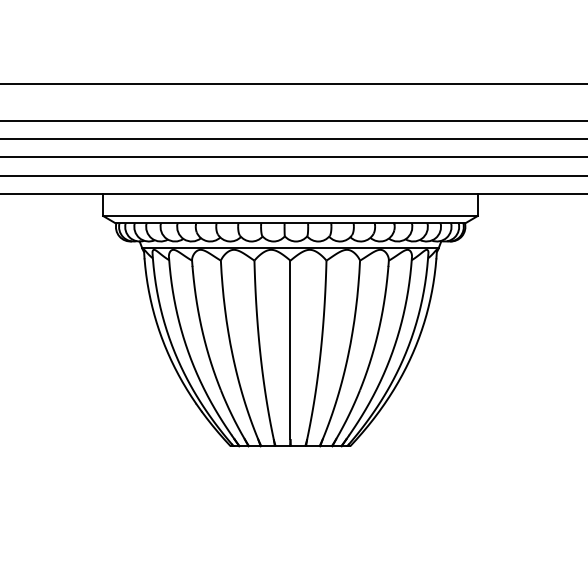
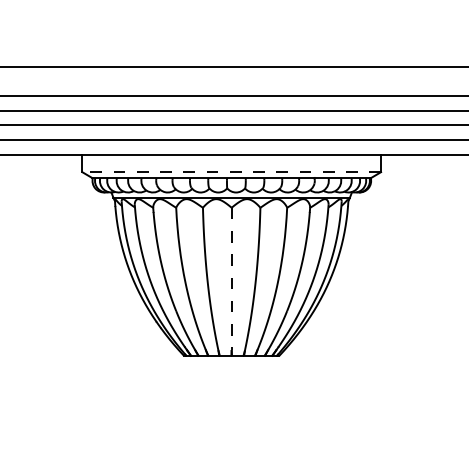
line: (290, 216) -> (231, 172), solid -> dashed
line: (290, 350) -> (231, 279), solid -> dashed

